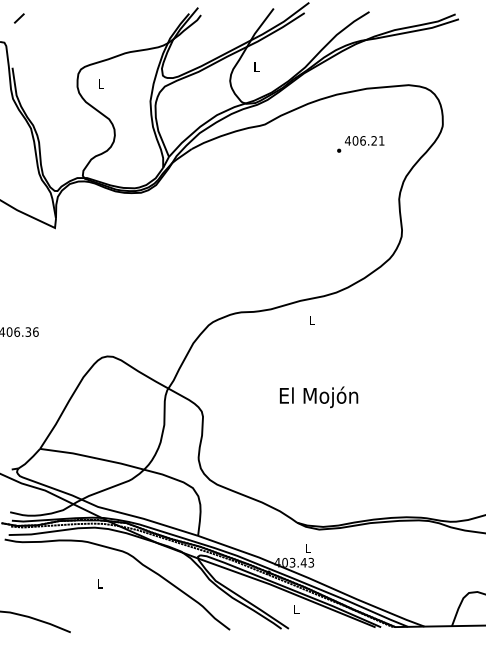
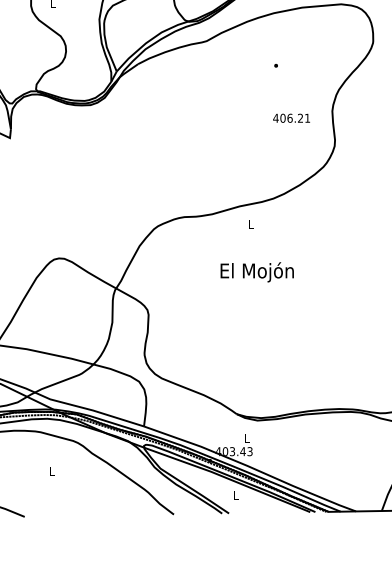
text: (364, 140) -> (291, 117), moved
text: (319, 397) -> (257, 272), moved

